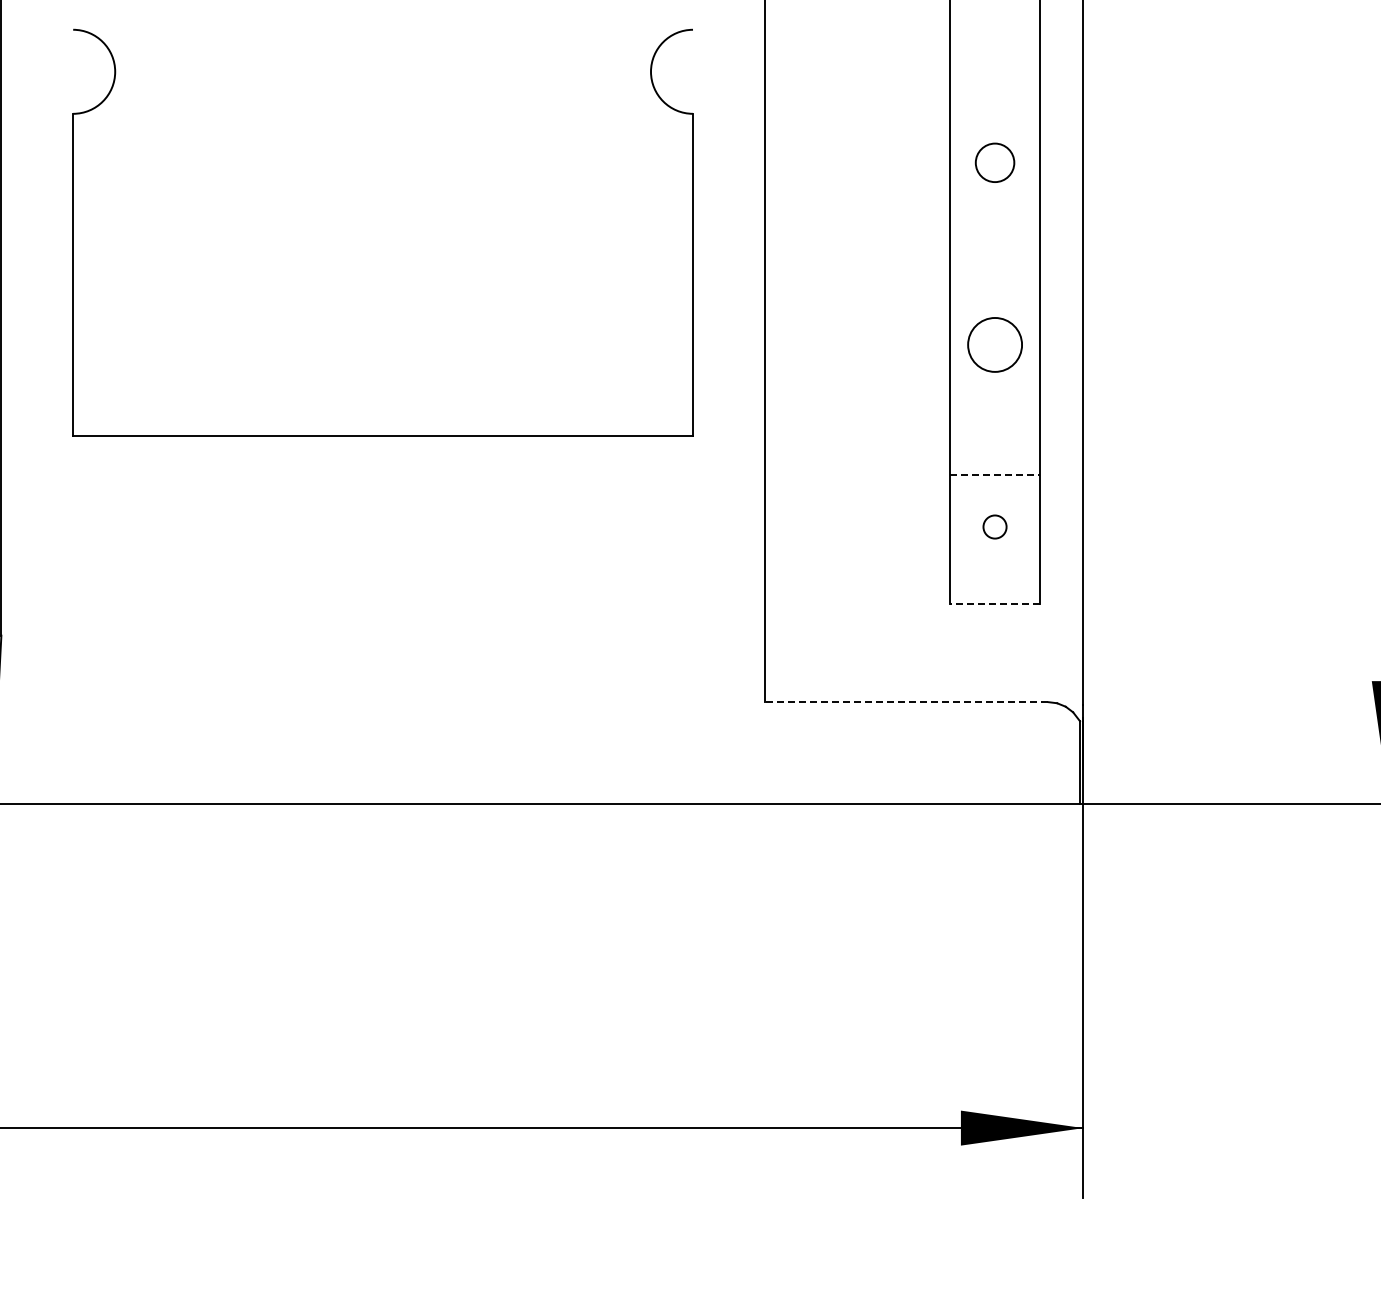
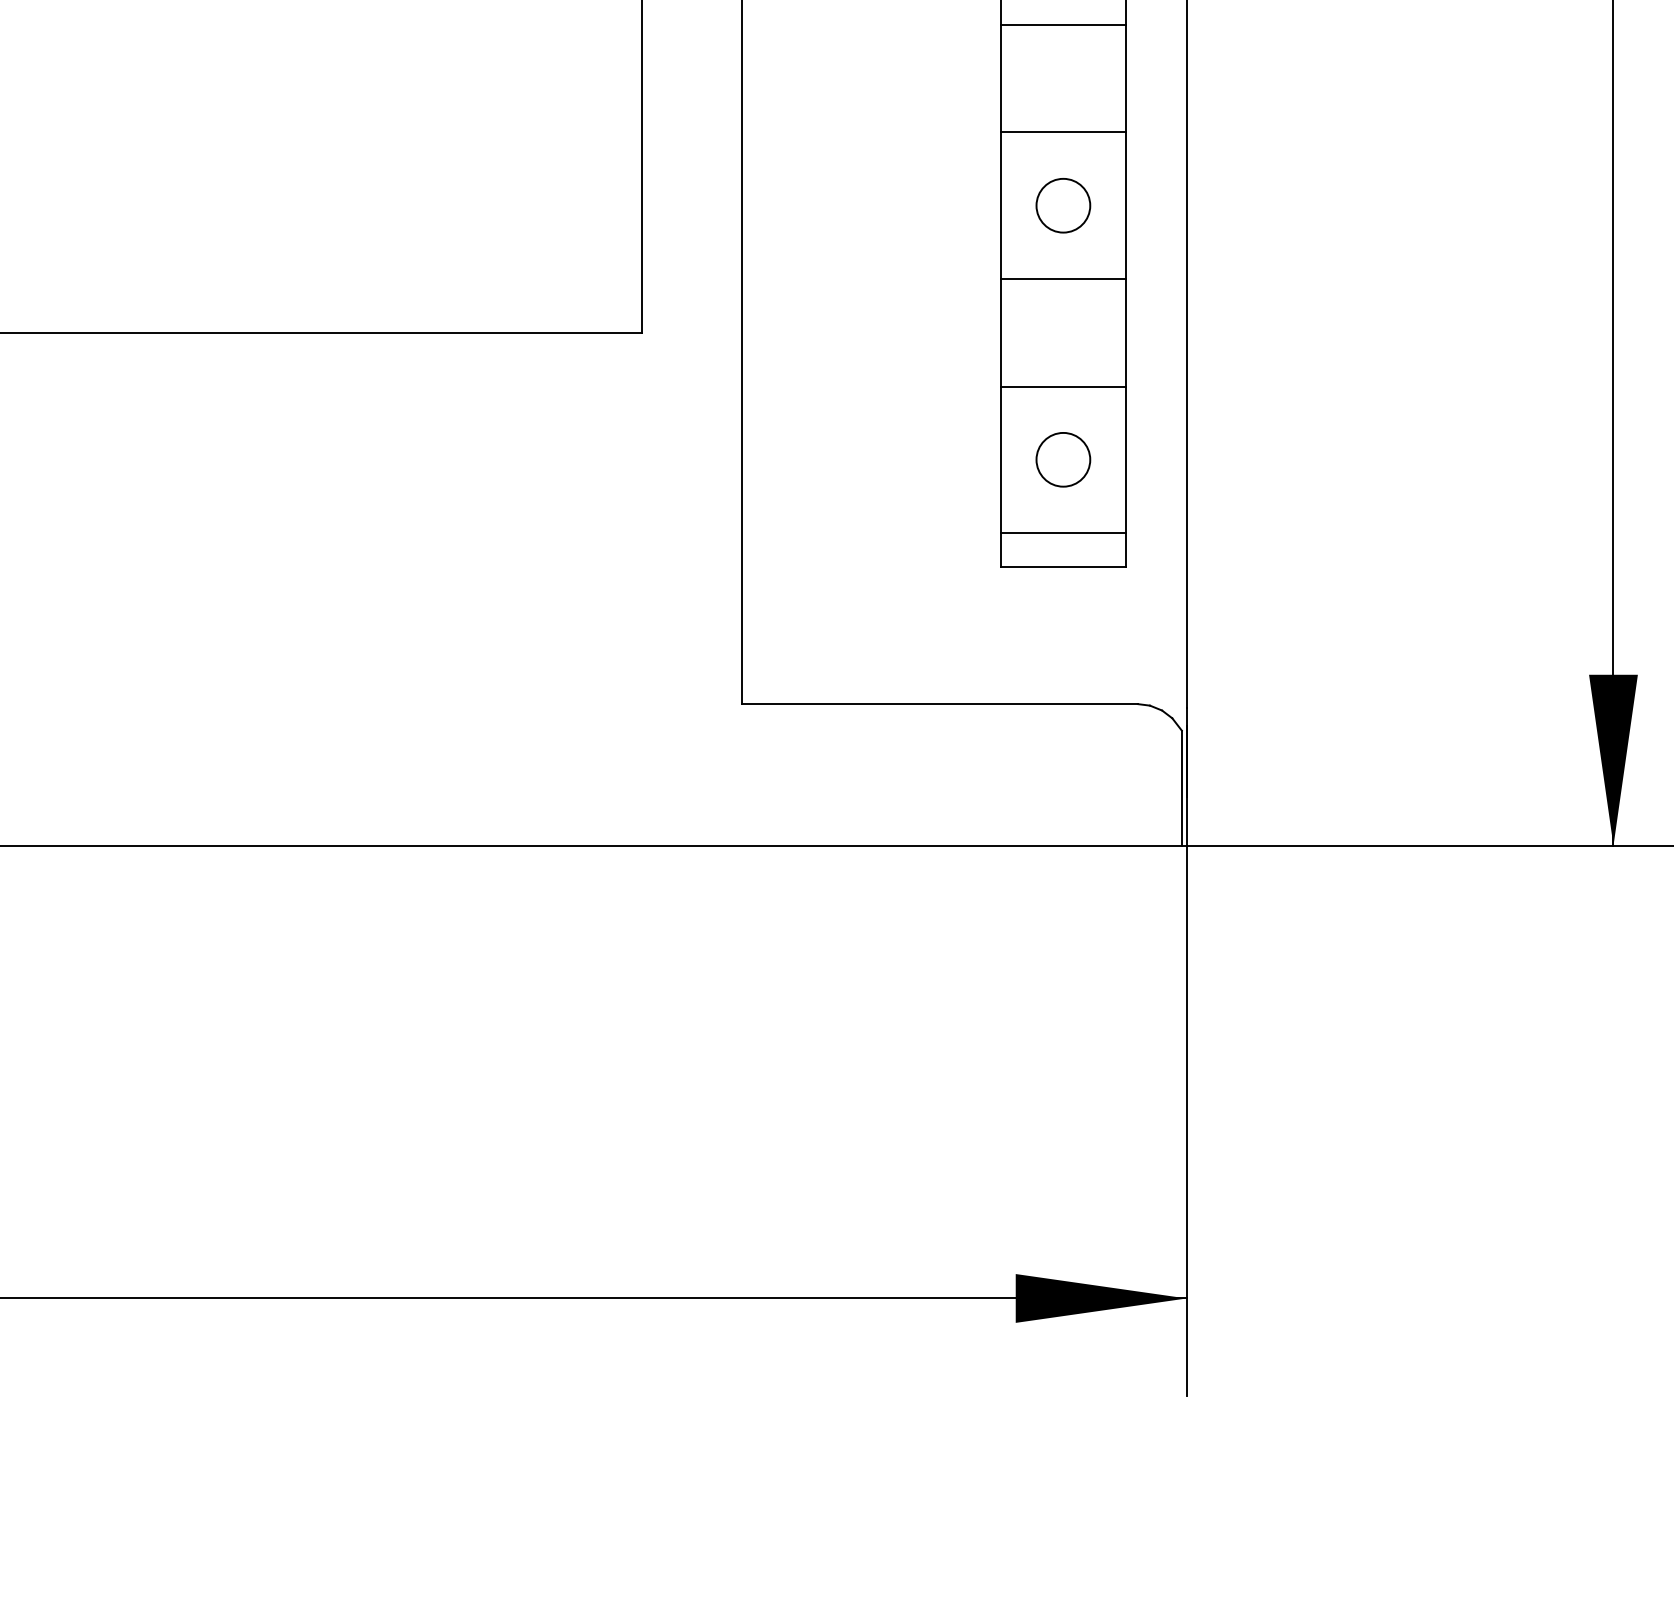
line: (994, 215) -> (1062, 25), added
line: (994, 292) -> (1062, 132), added
circle: (994, 344) -> (1062, 205), size x0.71
line: (994, 397) -> (1062, 279), added
line: (995, 474) -> (1064, 386), dashed -> solid
circle: (994, 526) -> (1062, 459), size x1.67
line: (994, 579) -> (1062, 532), added
line: (995, 604) -> (1064, 567), dashed -> solid
line: (906, 702) -> (939, 704), dashed -> solid

